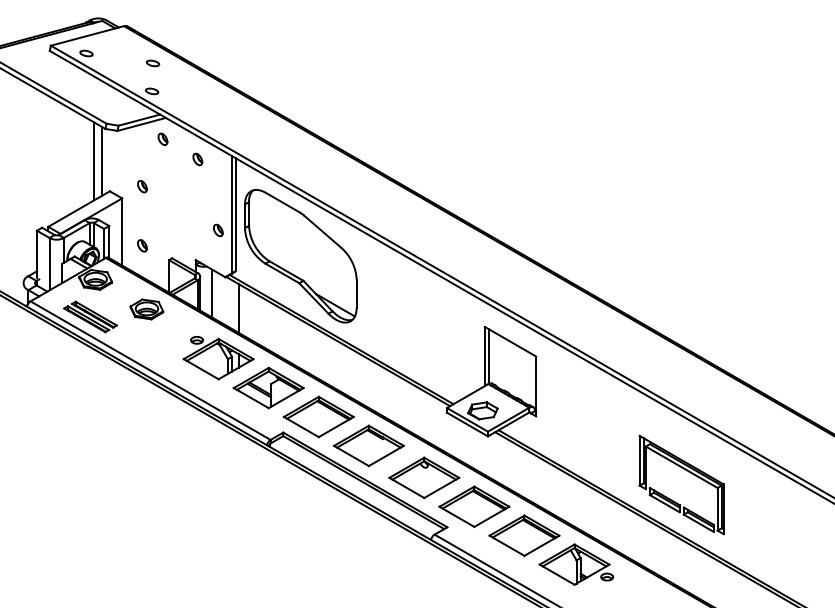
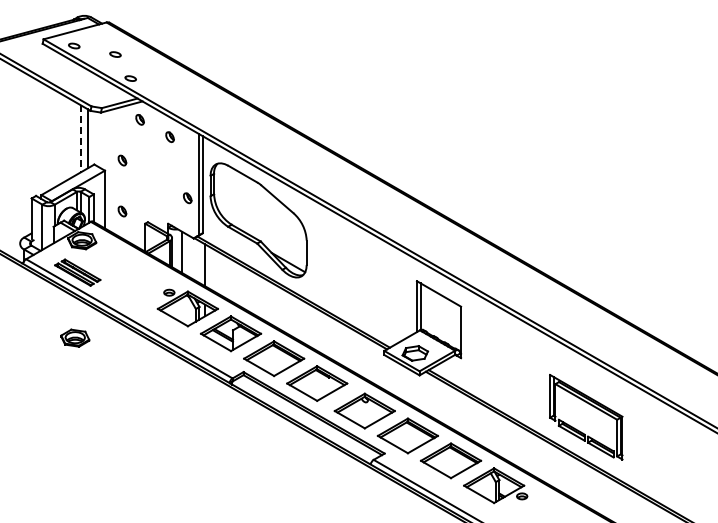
part: (153, 63) -> (115, 54), moved
line: (93, 161) -> (80, 138), solid -> dashed
part: (147, 308) -> (75, 337), moved

